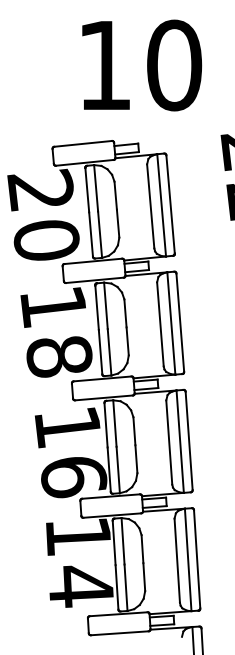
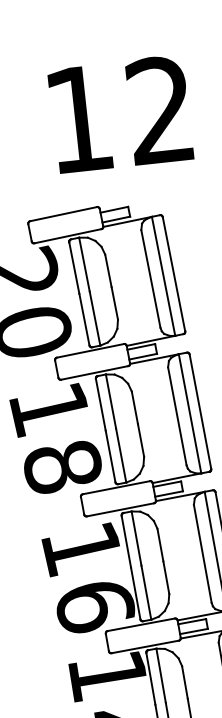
text: (174, 65) -> (160, 110), 10 -> 12

